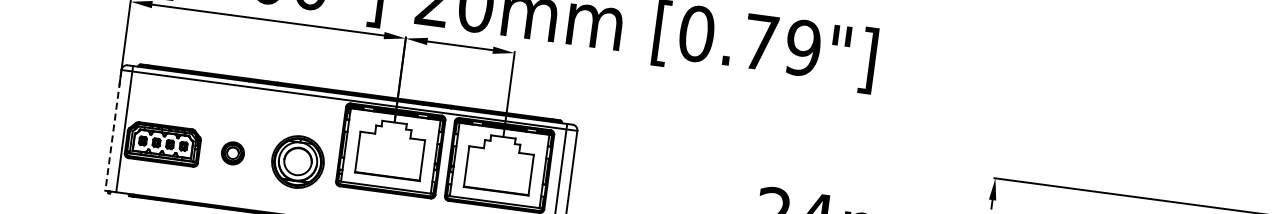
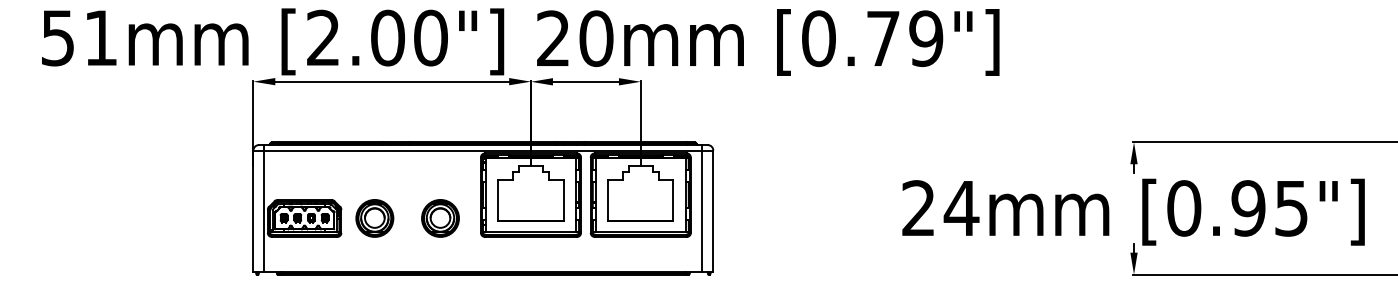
line: (113, 130) -> (253, 211), dashed -> solid
part: (232, 153) -> (374, 218), size x1.67
part: (297, 162) -> (440, 218), size x0.71

